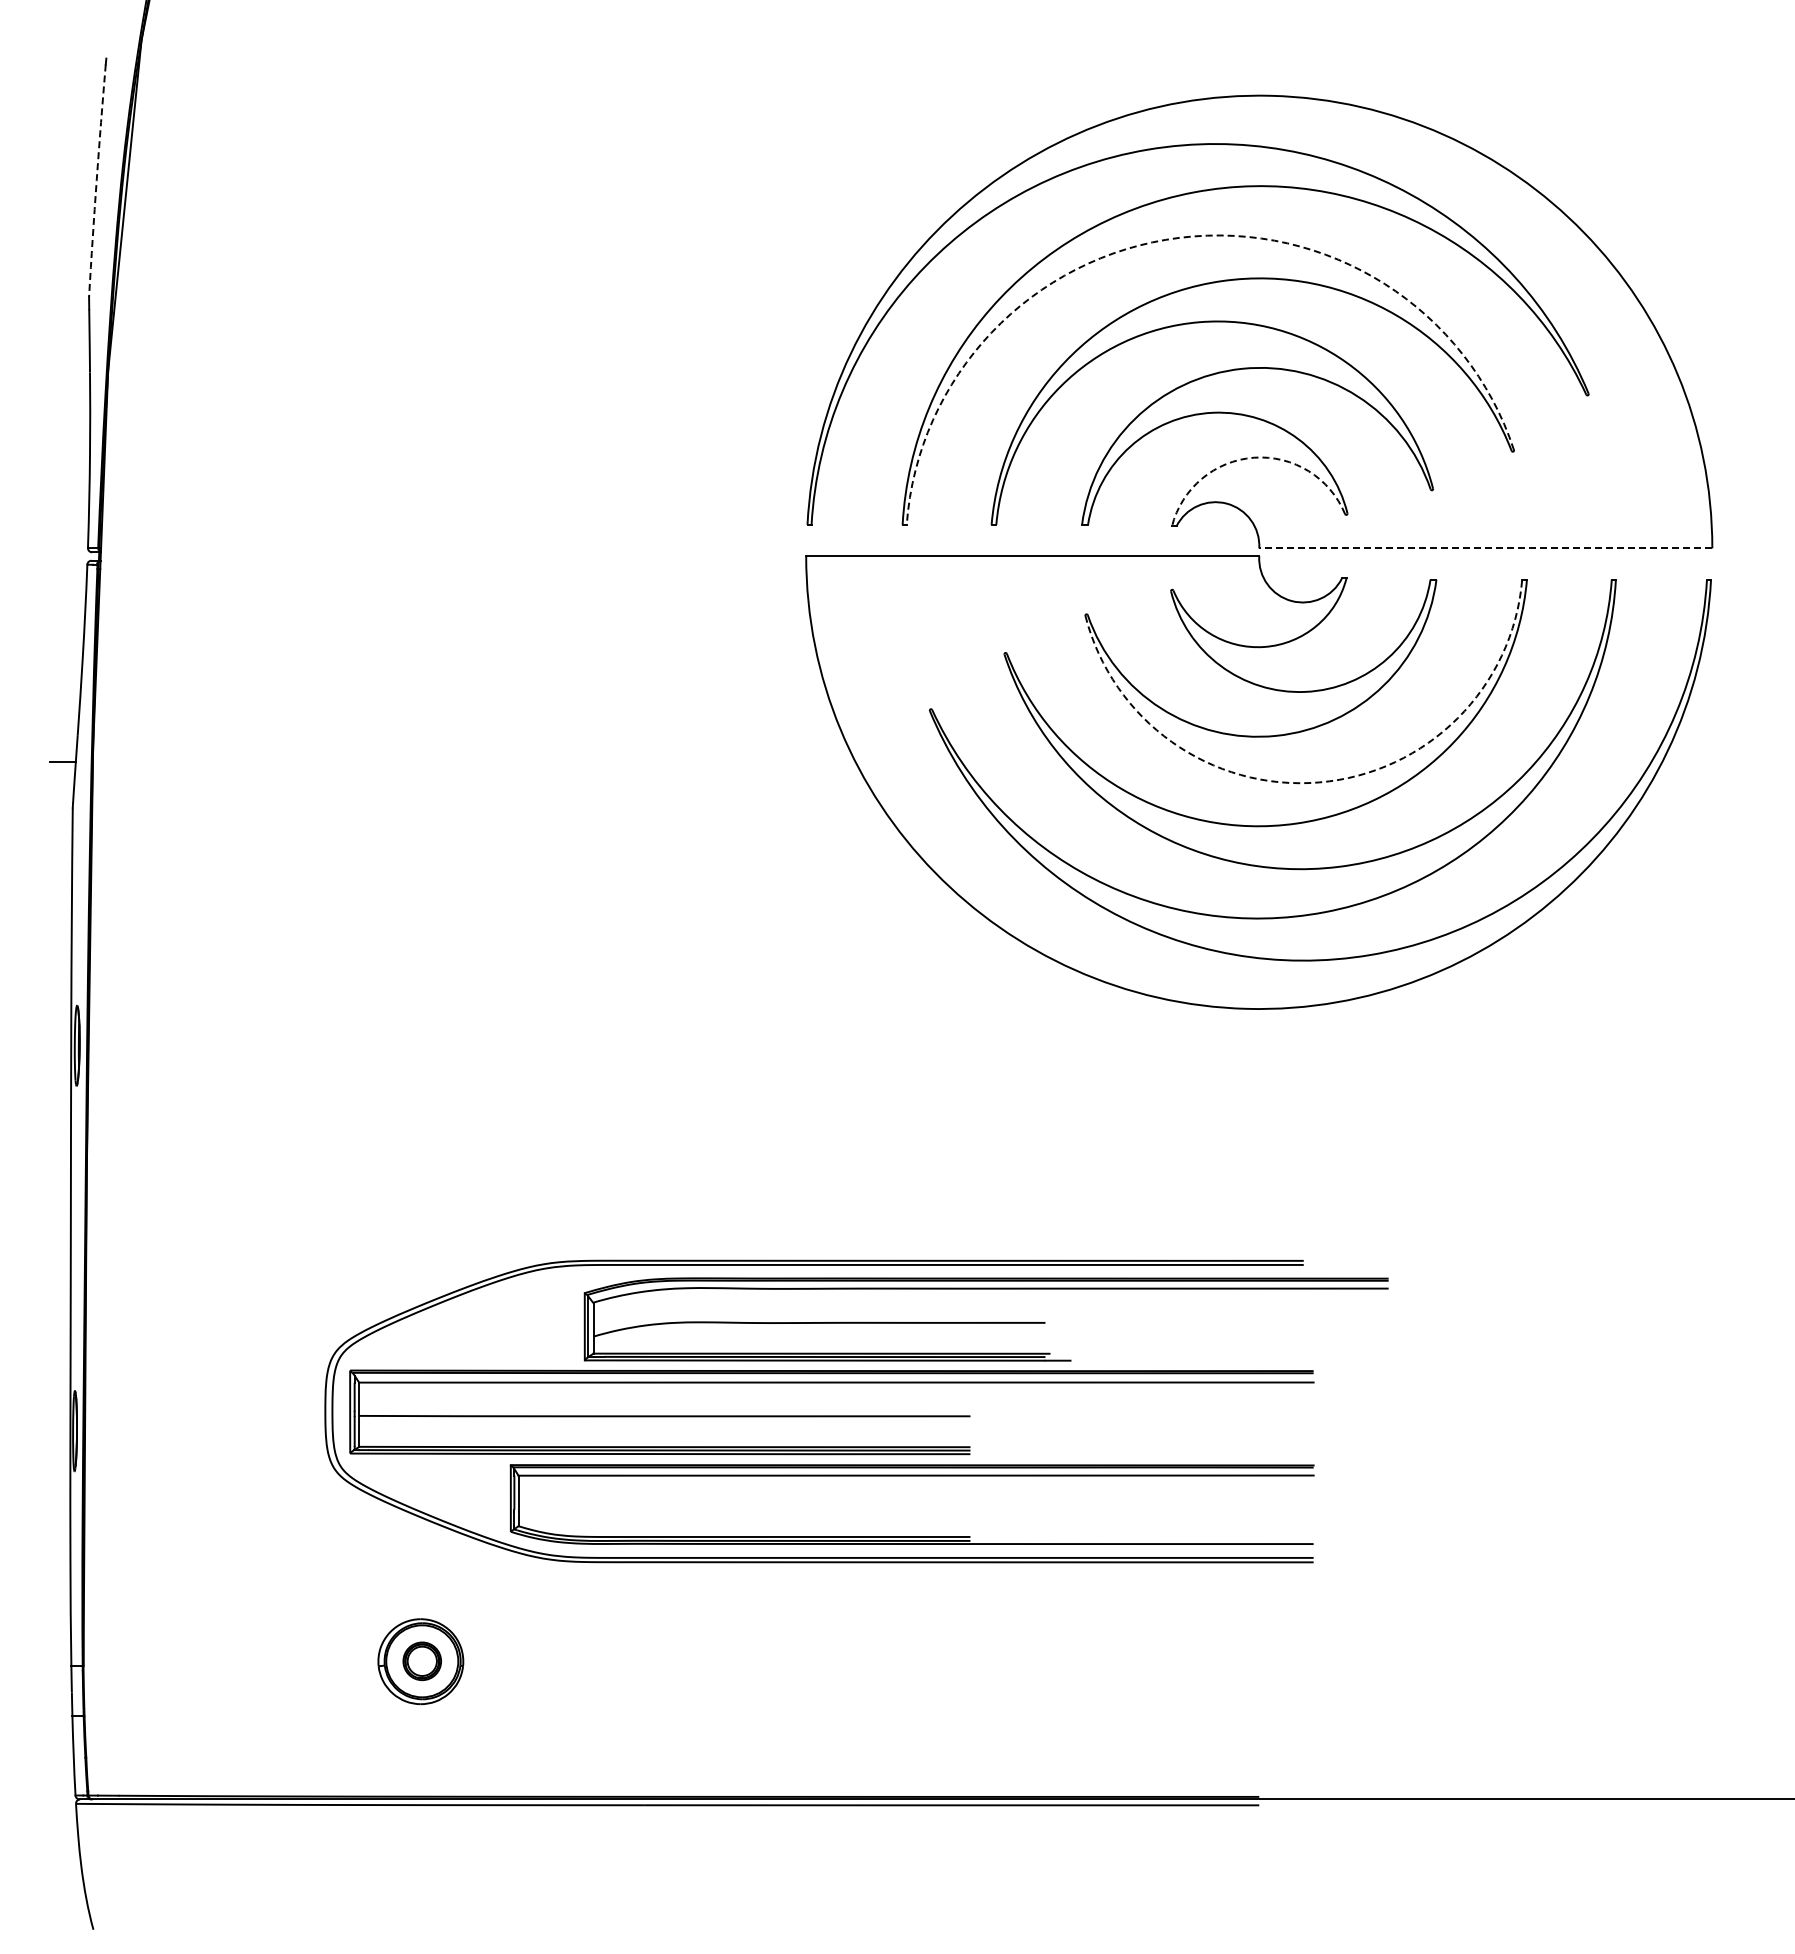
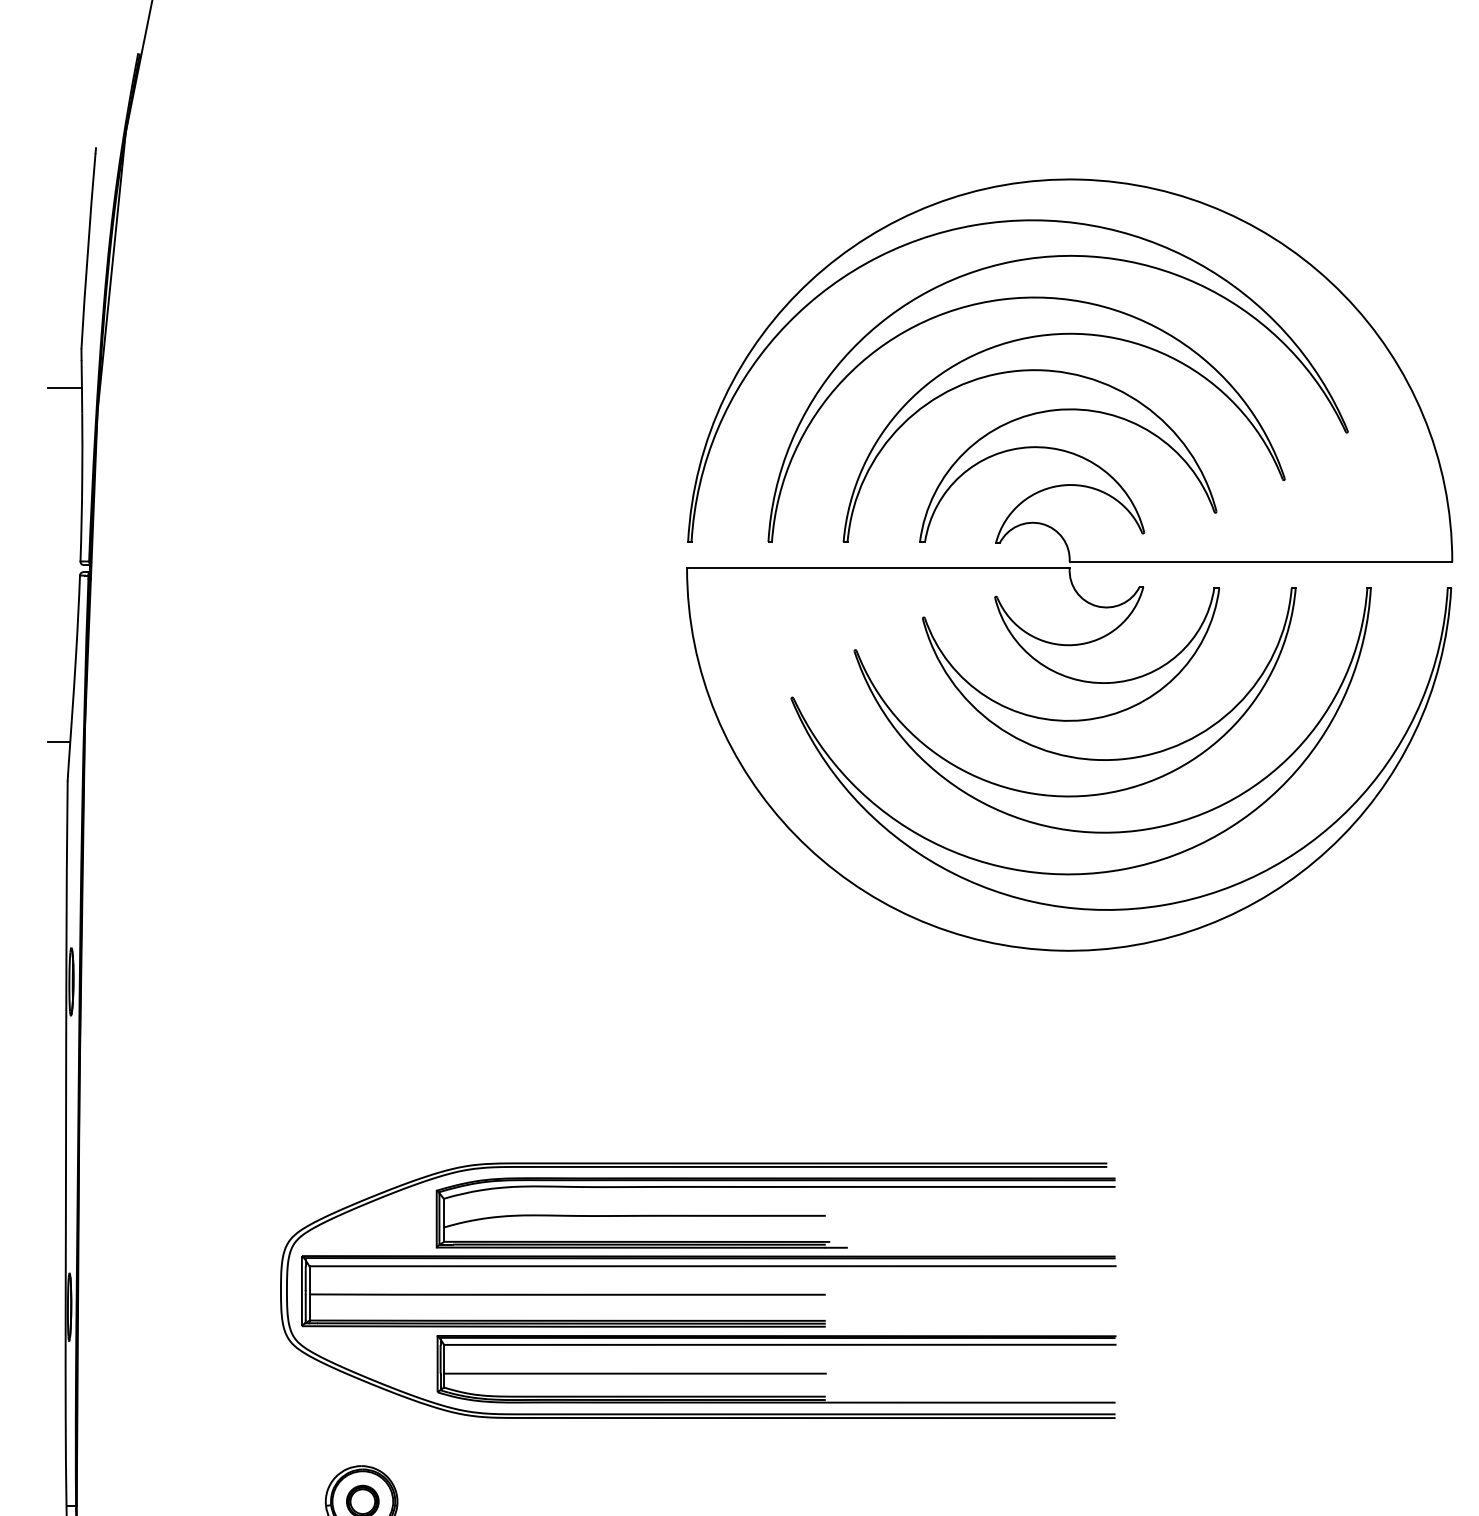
arc: (96, 180) -> (87, 251), dashed -> solid
arc: (1179, 237) -> (1002, 299), dashed -> solid
line: (69, 343) -> (64, 388), added
arc: (1254, 457) -> (1065, 485), dashed -> solid
line: (1485, 548) -> (1260, 561), dashed -> solid
arc: (1319, 782) -> (1120, 759), dashed -> solid
part: (985, 1319) -> (775, 1212), moved
line: (744, 1509) -> (634, 1373), added

